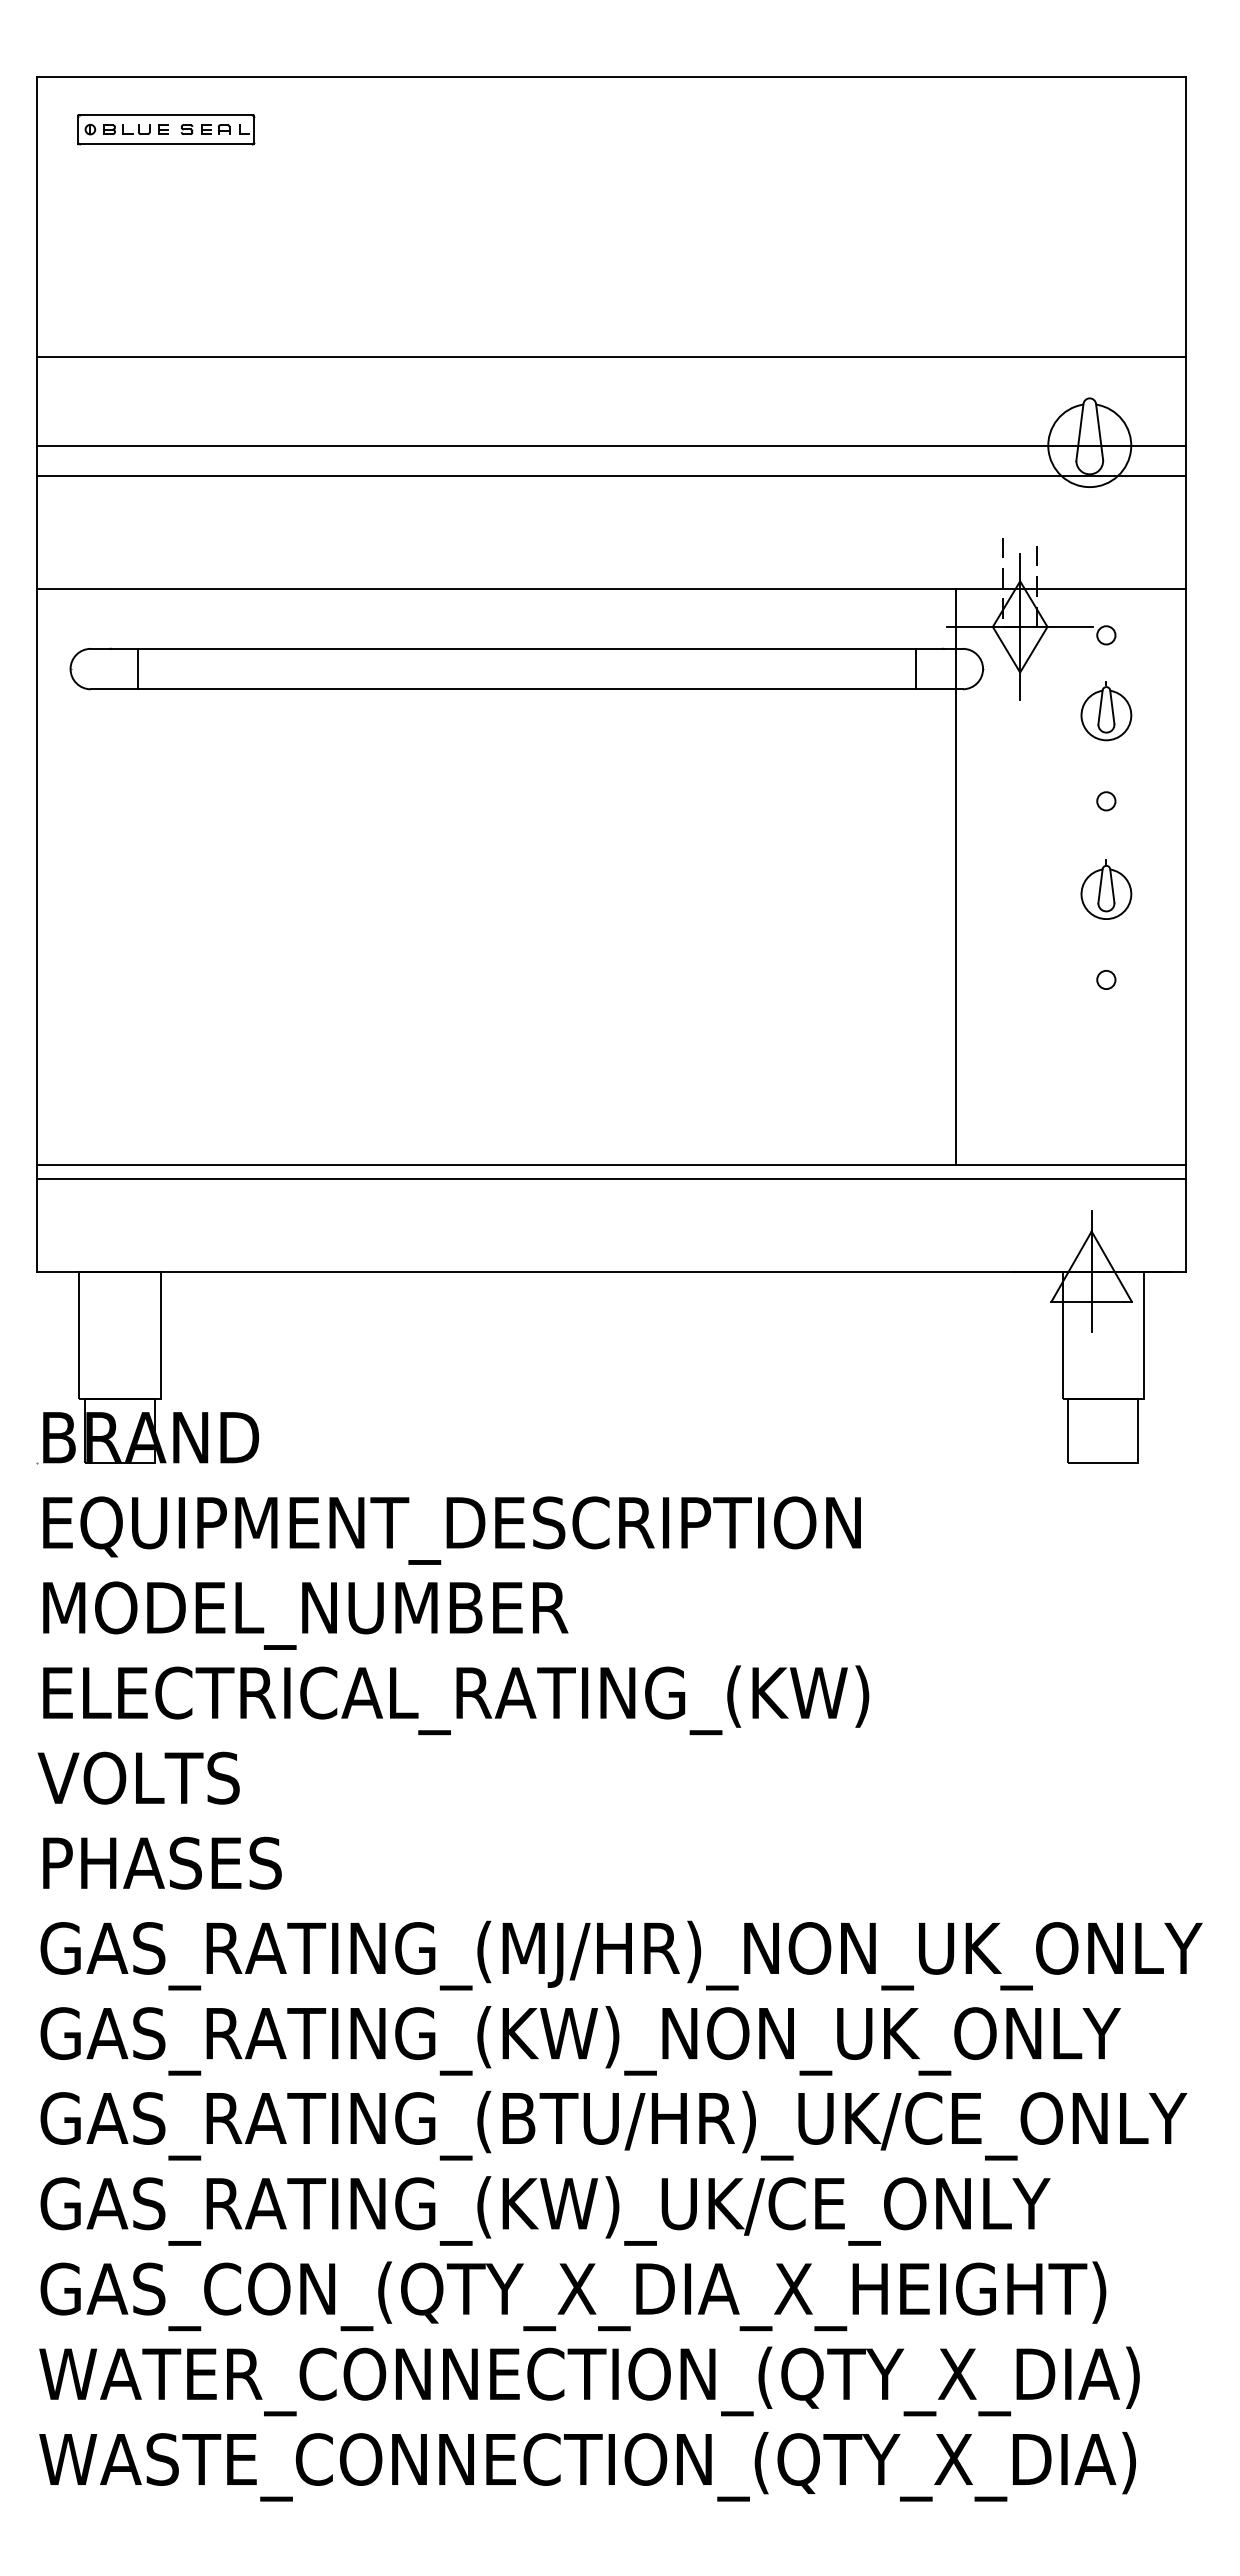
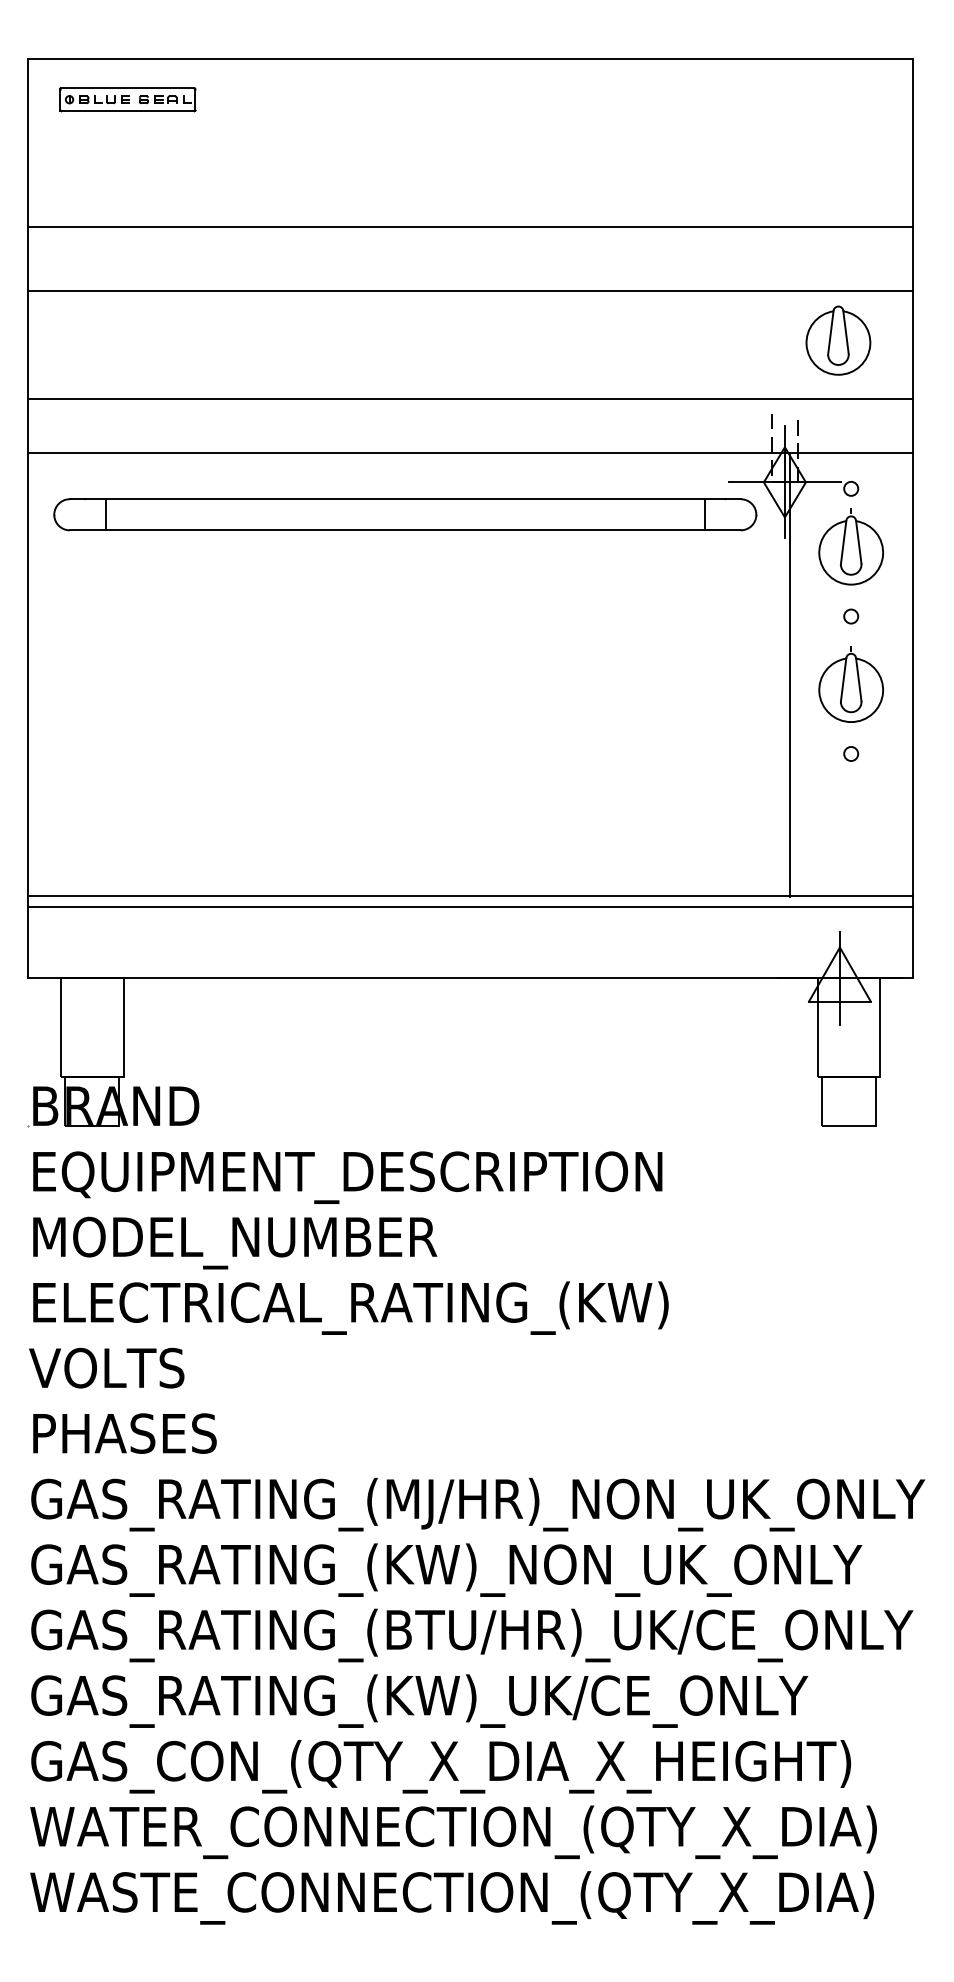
line: (611, 356) -> (470, 226), moved
line: (611, 445) -> (470, 290), moved
line: (611, 476) -> (470, 398), moved
part: (1106, 710) -> (851, 546), size x1.67
line: (955, 876) -> (789, 674), moved
part: (1106, 889) -> (851, 684), size x1.67

